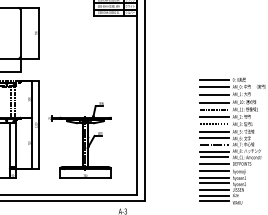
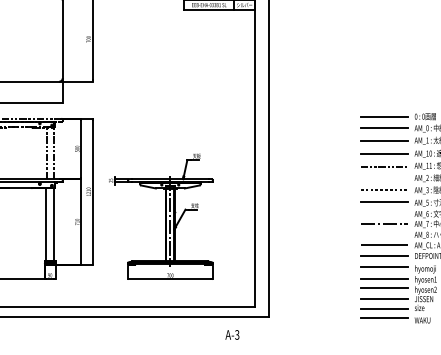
line: (214, 117) -> (384, 179), removed
line: (214, 138) -> (384, 213), removed
line: (214, 151) -> (384, 235), removed

